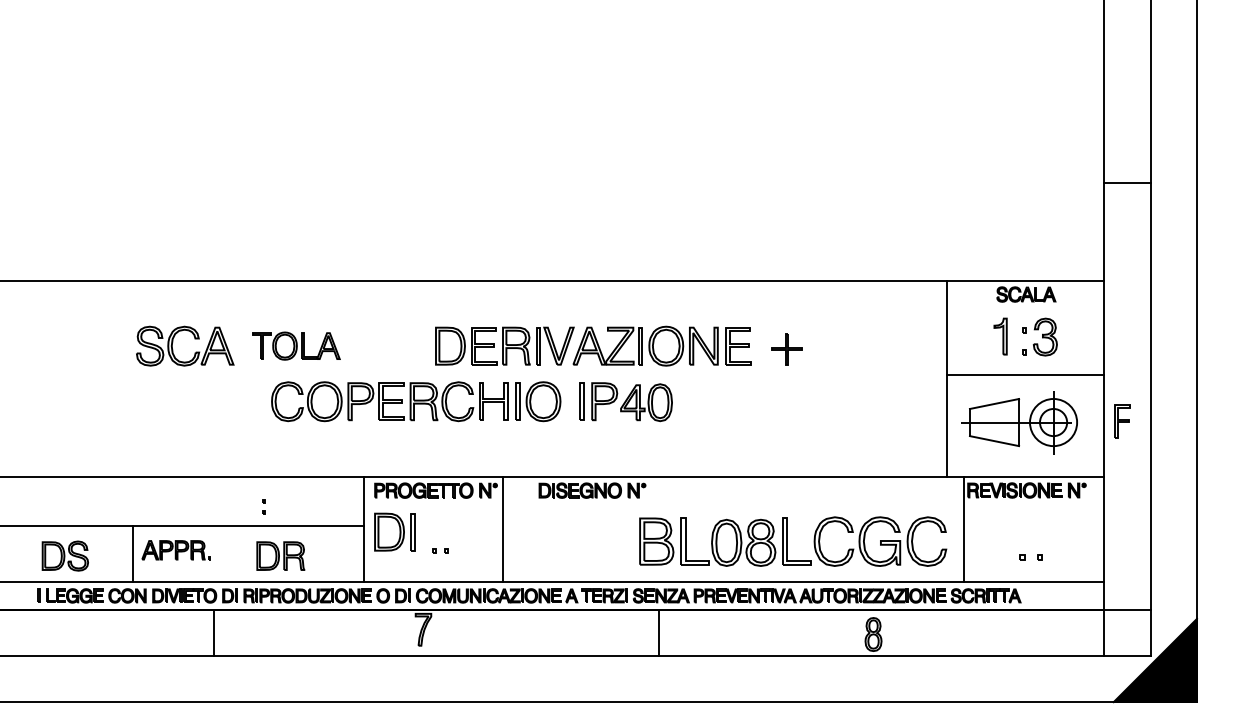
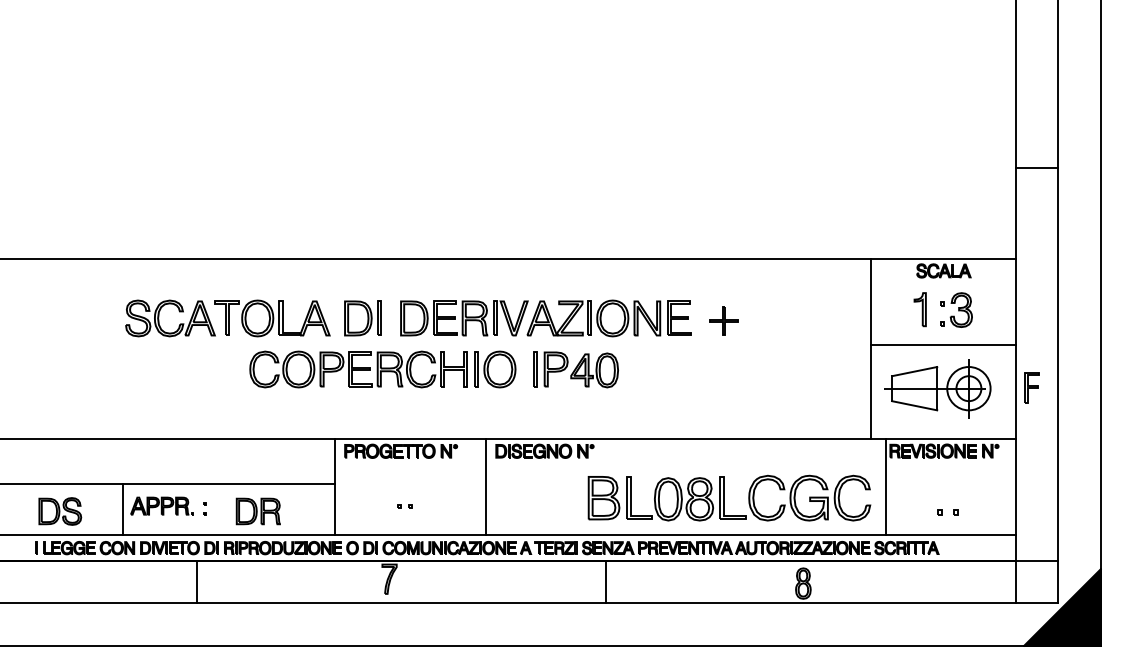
part: (296, 345) -> (272, 317), size x1.43
part: (263, 506) -> (204, 508), moved
line: (502, 529) -> (486, 487), moved
part: (394, 531) -> (362, 317), moved

